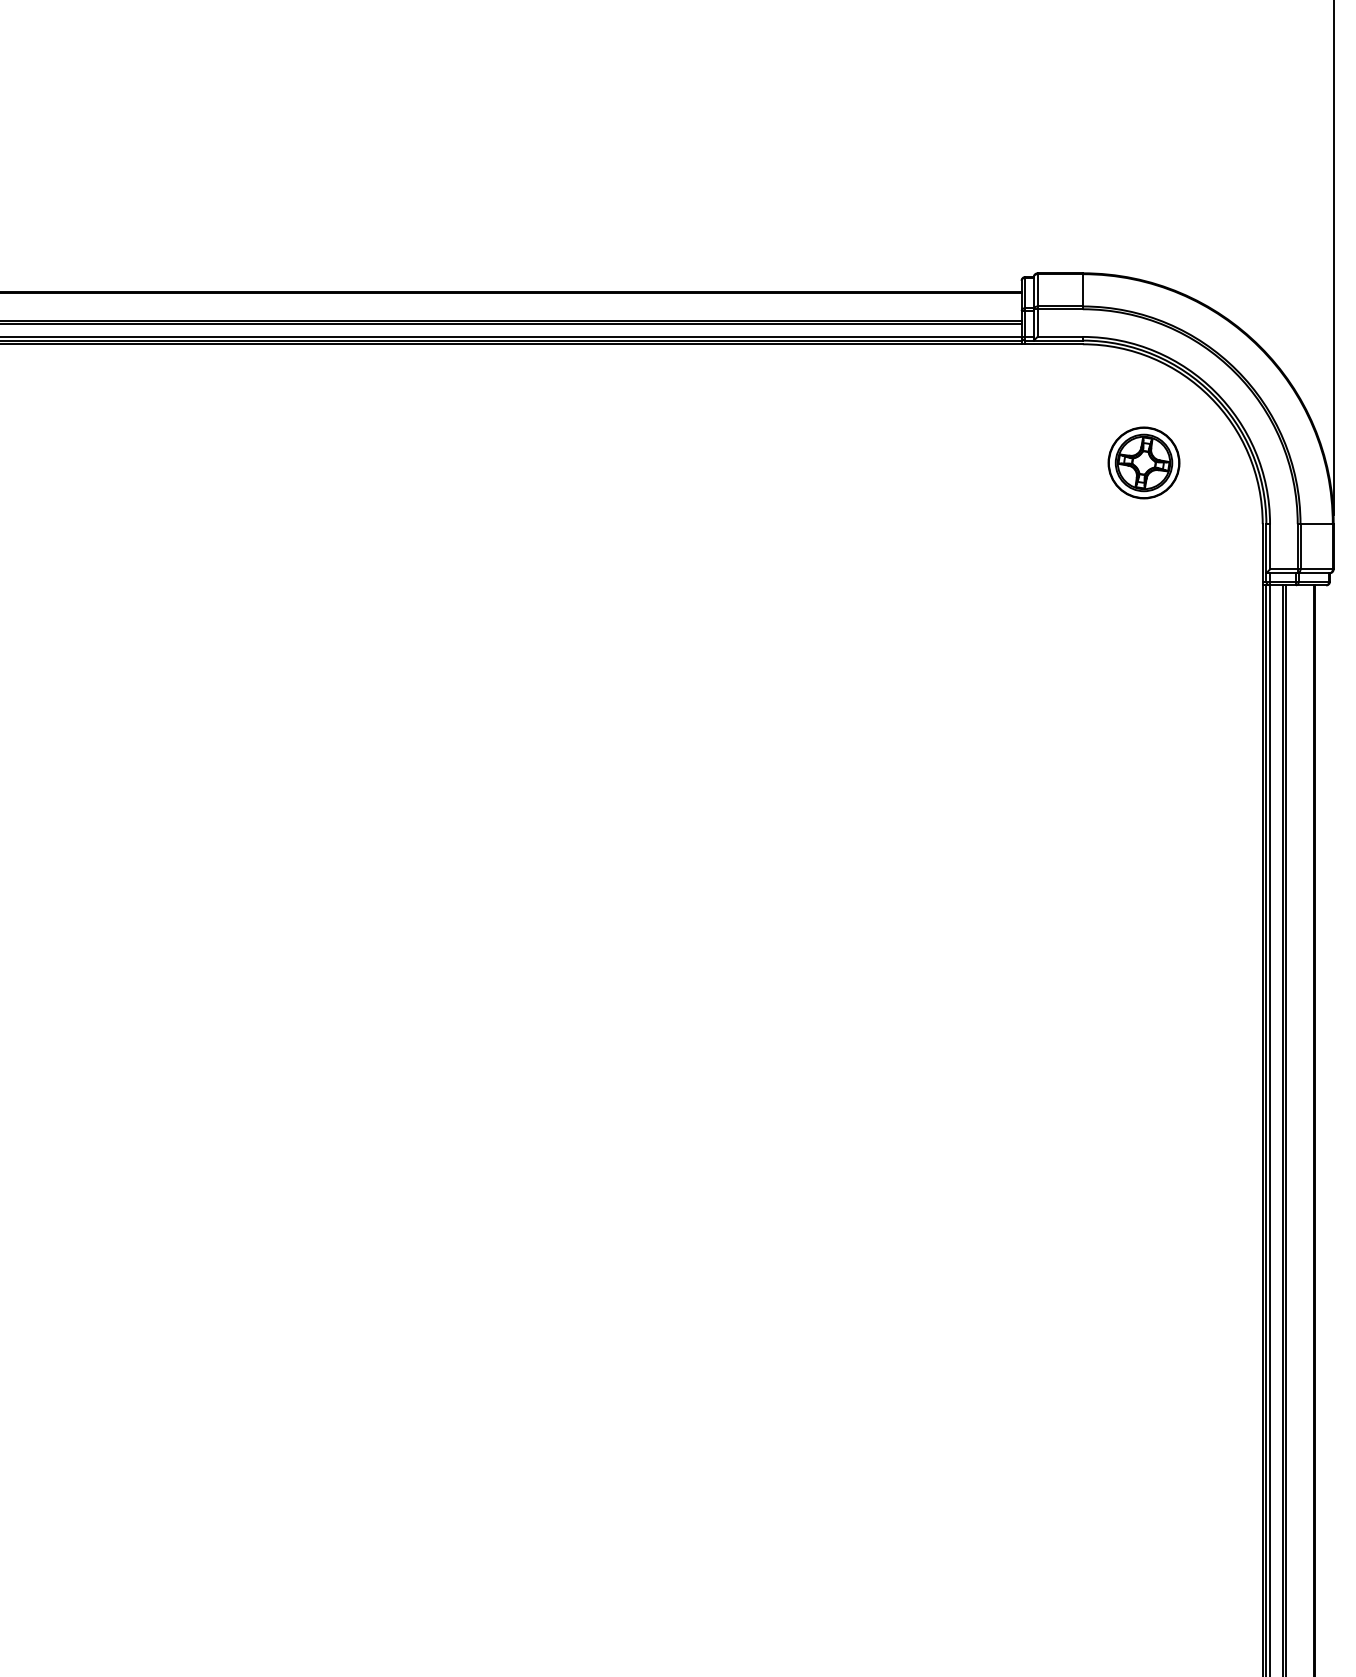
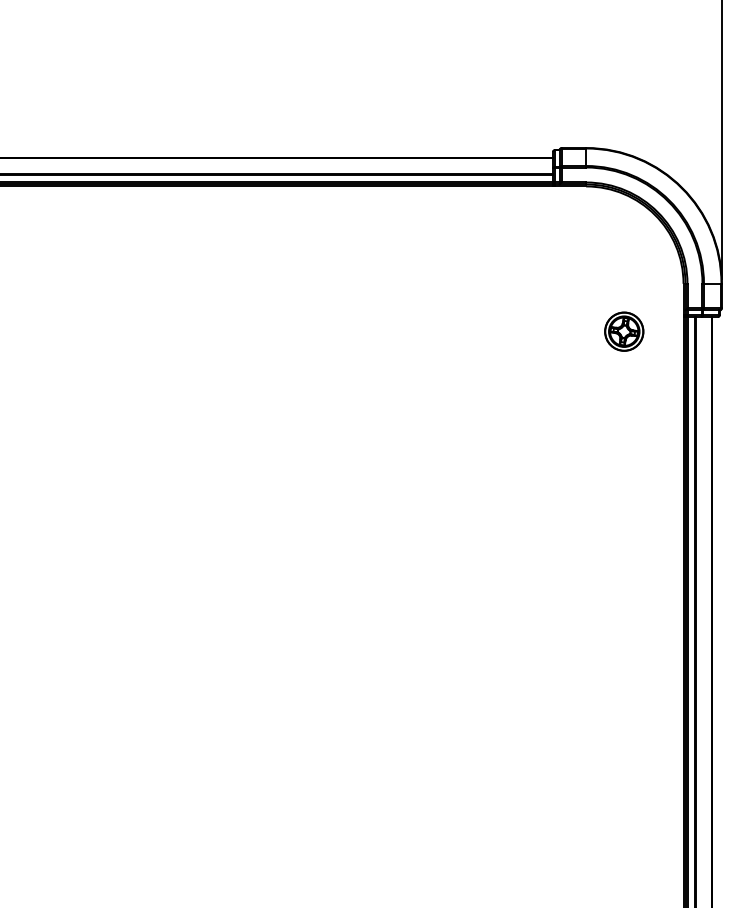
part: (1144, 462) -> (624, 331), moved

